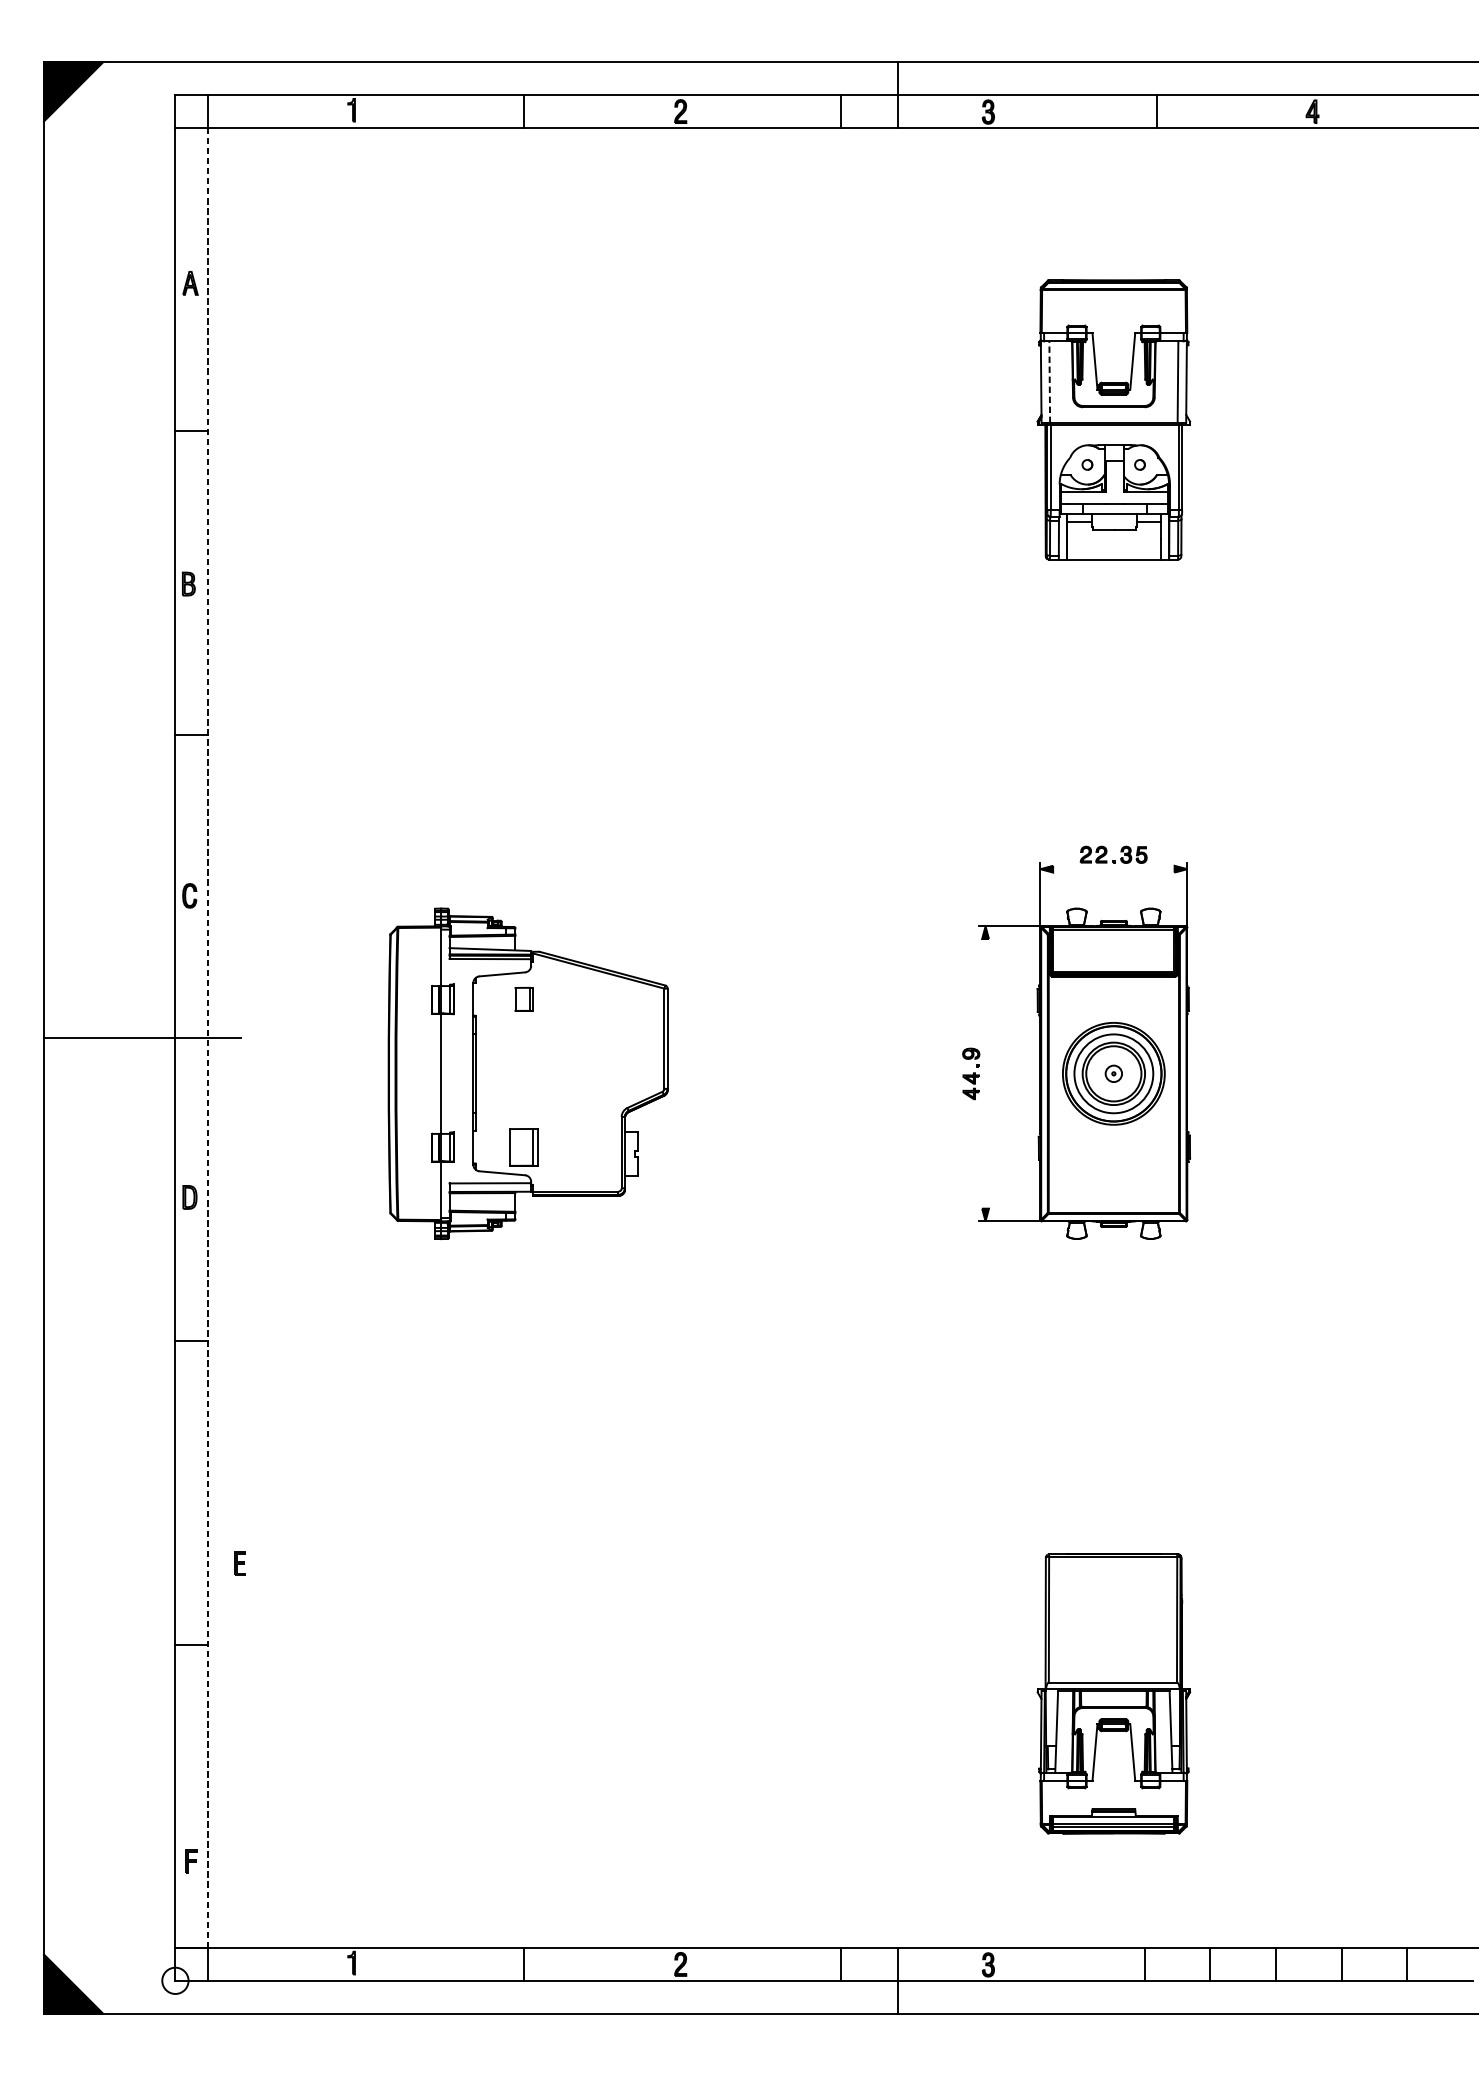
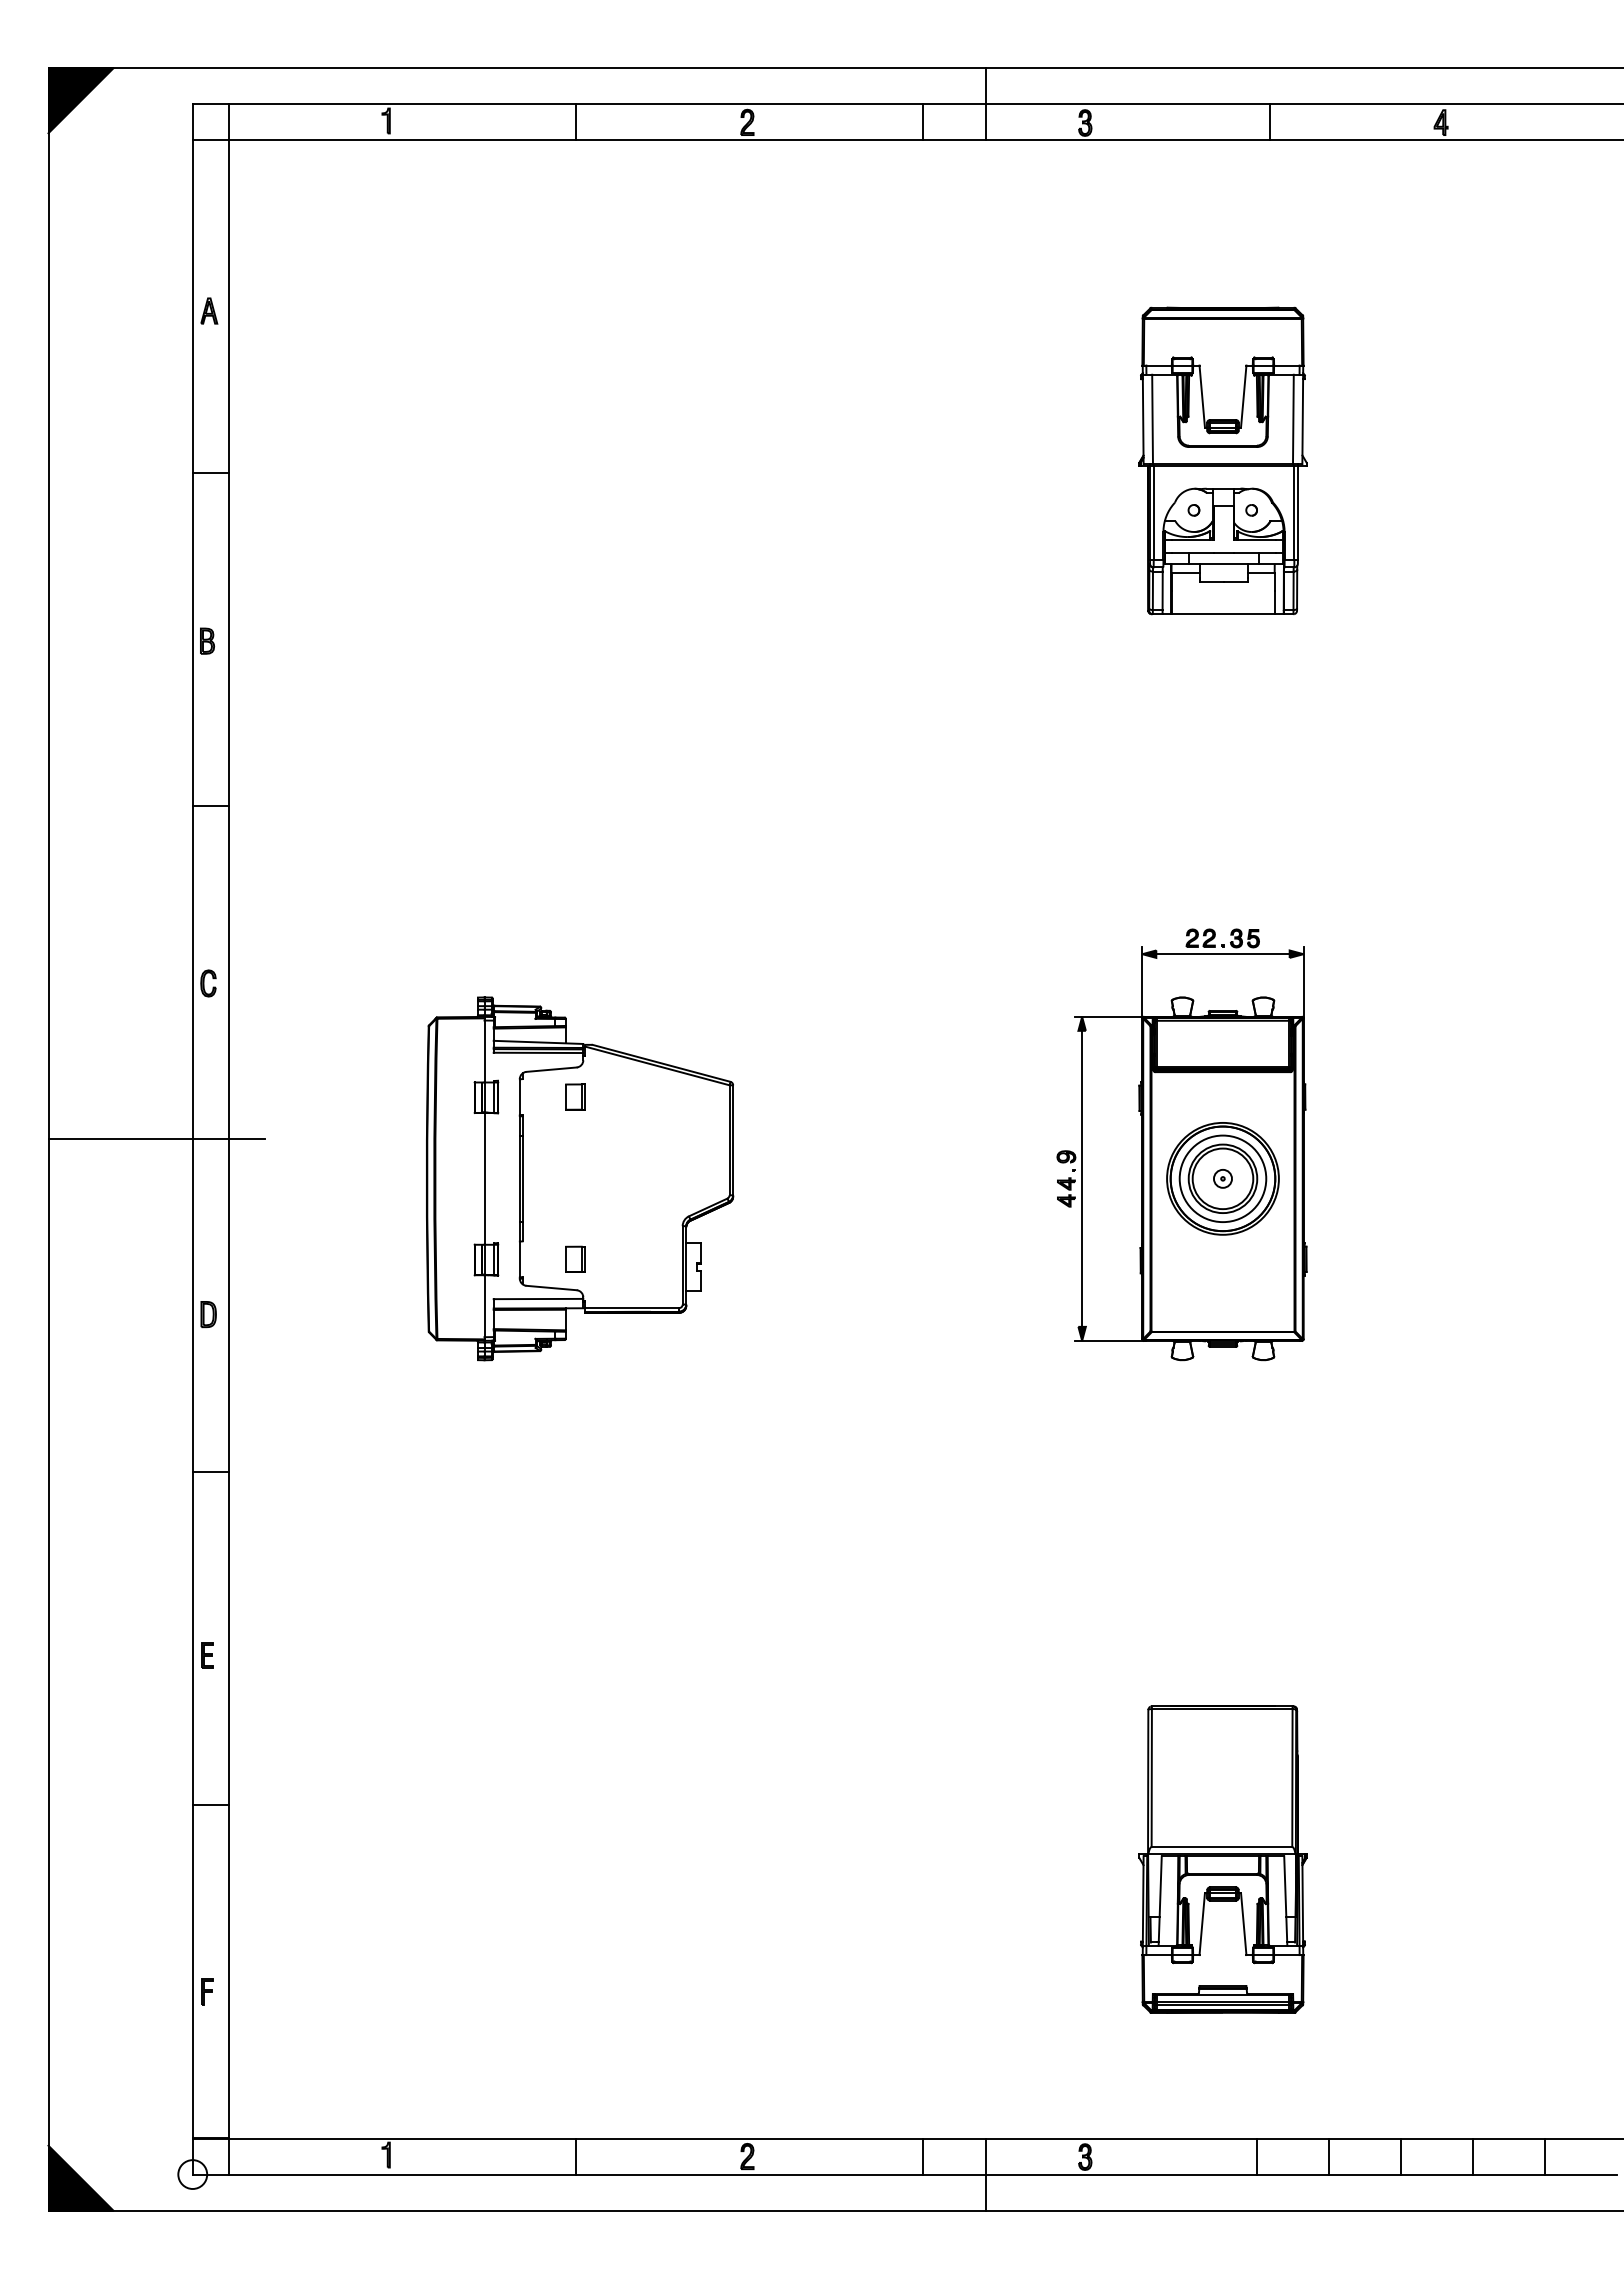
line: (1049, 382) -> (1152, 419), dashed -> solid
line: (1113, 869) -> (1222, 954), added
line: (207, 1038) -> (228, 1139), dashed -> solid
line: (985, 1073) -> (1082, 1178), added
part: (524, 1146) -> (575, 1258), size x0.62
part: (239, 1563) -> (207, 1655), moved
part: (191, 1861) -> (207, 1991), moved

